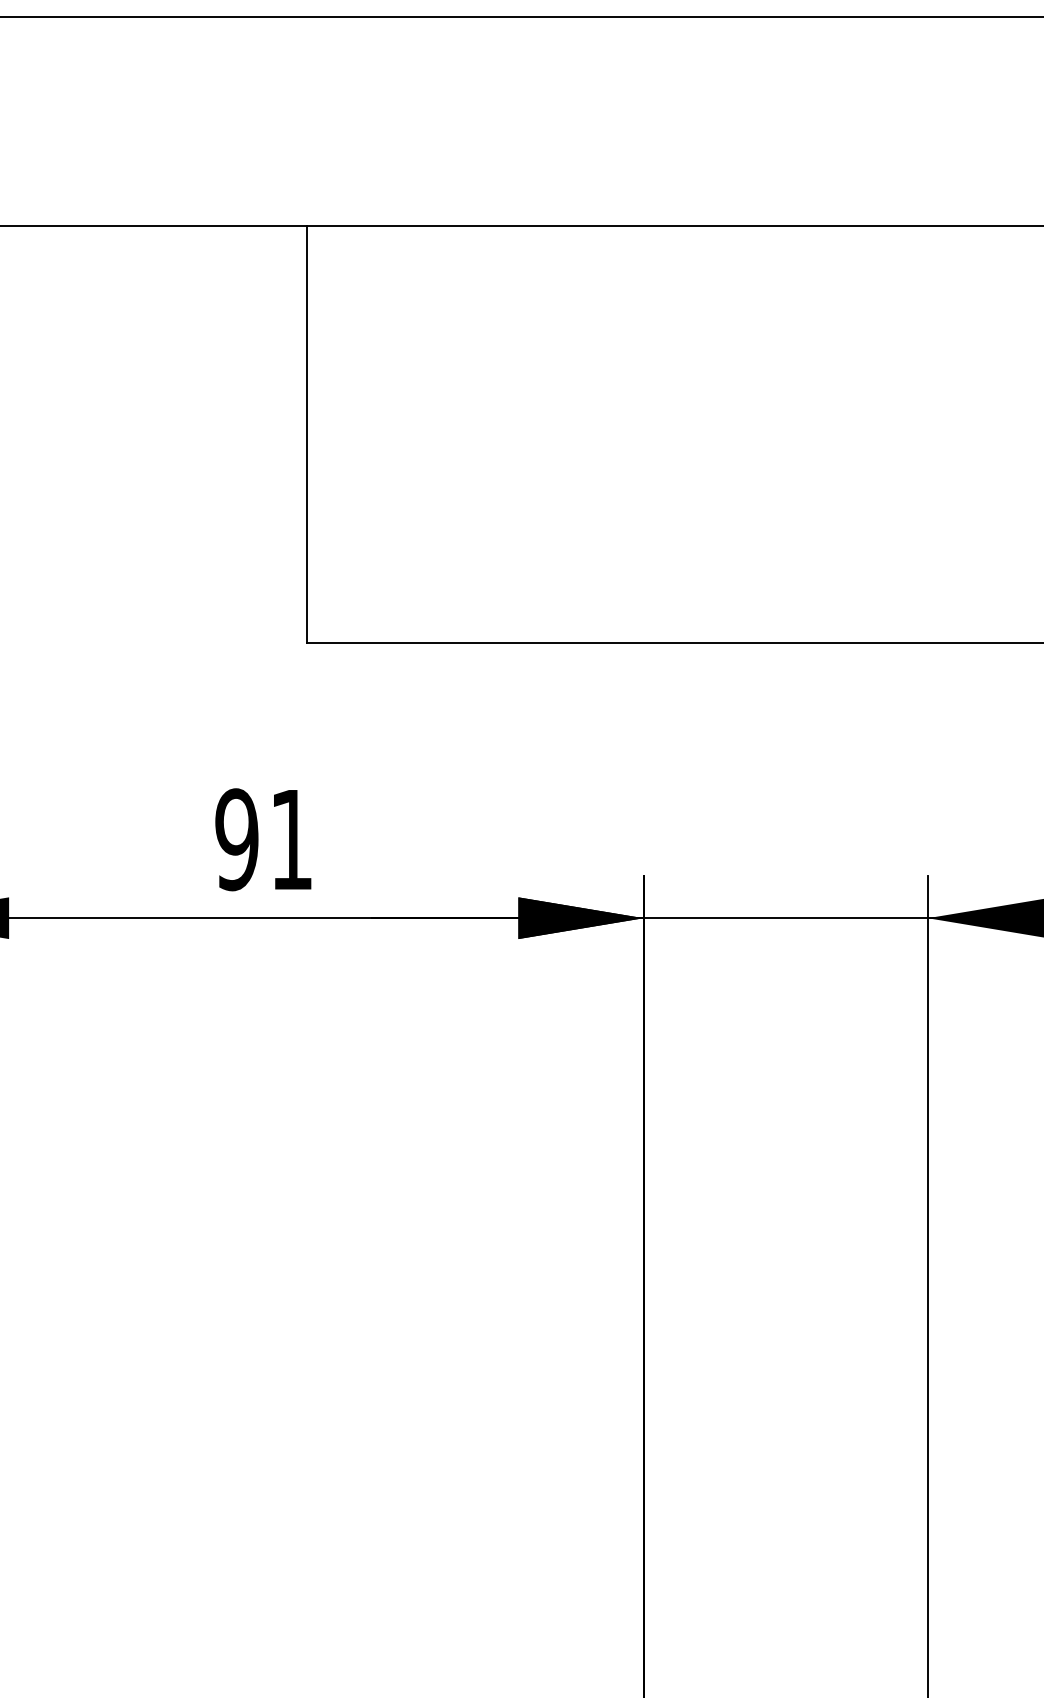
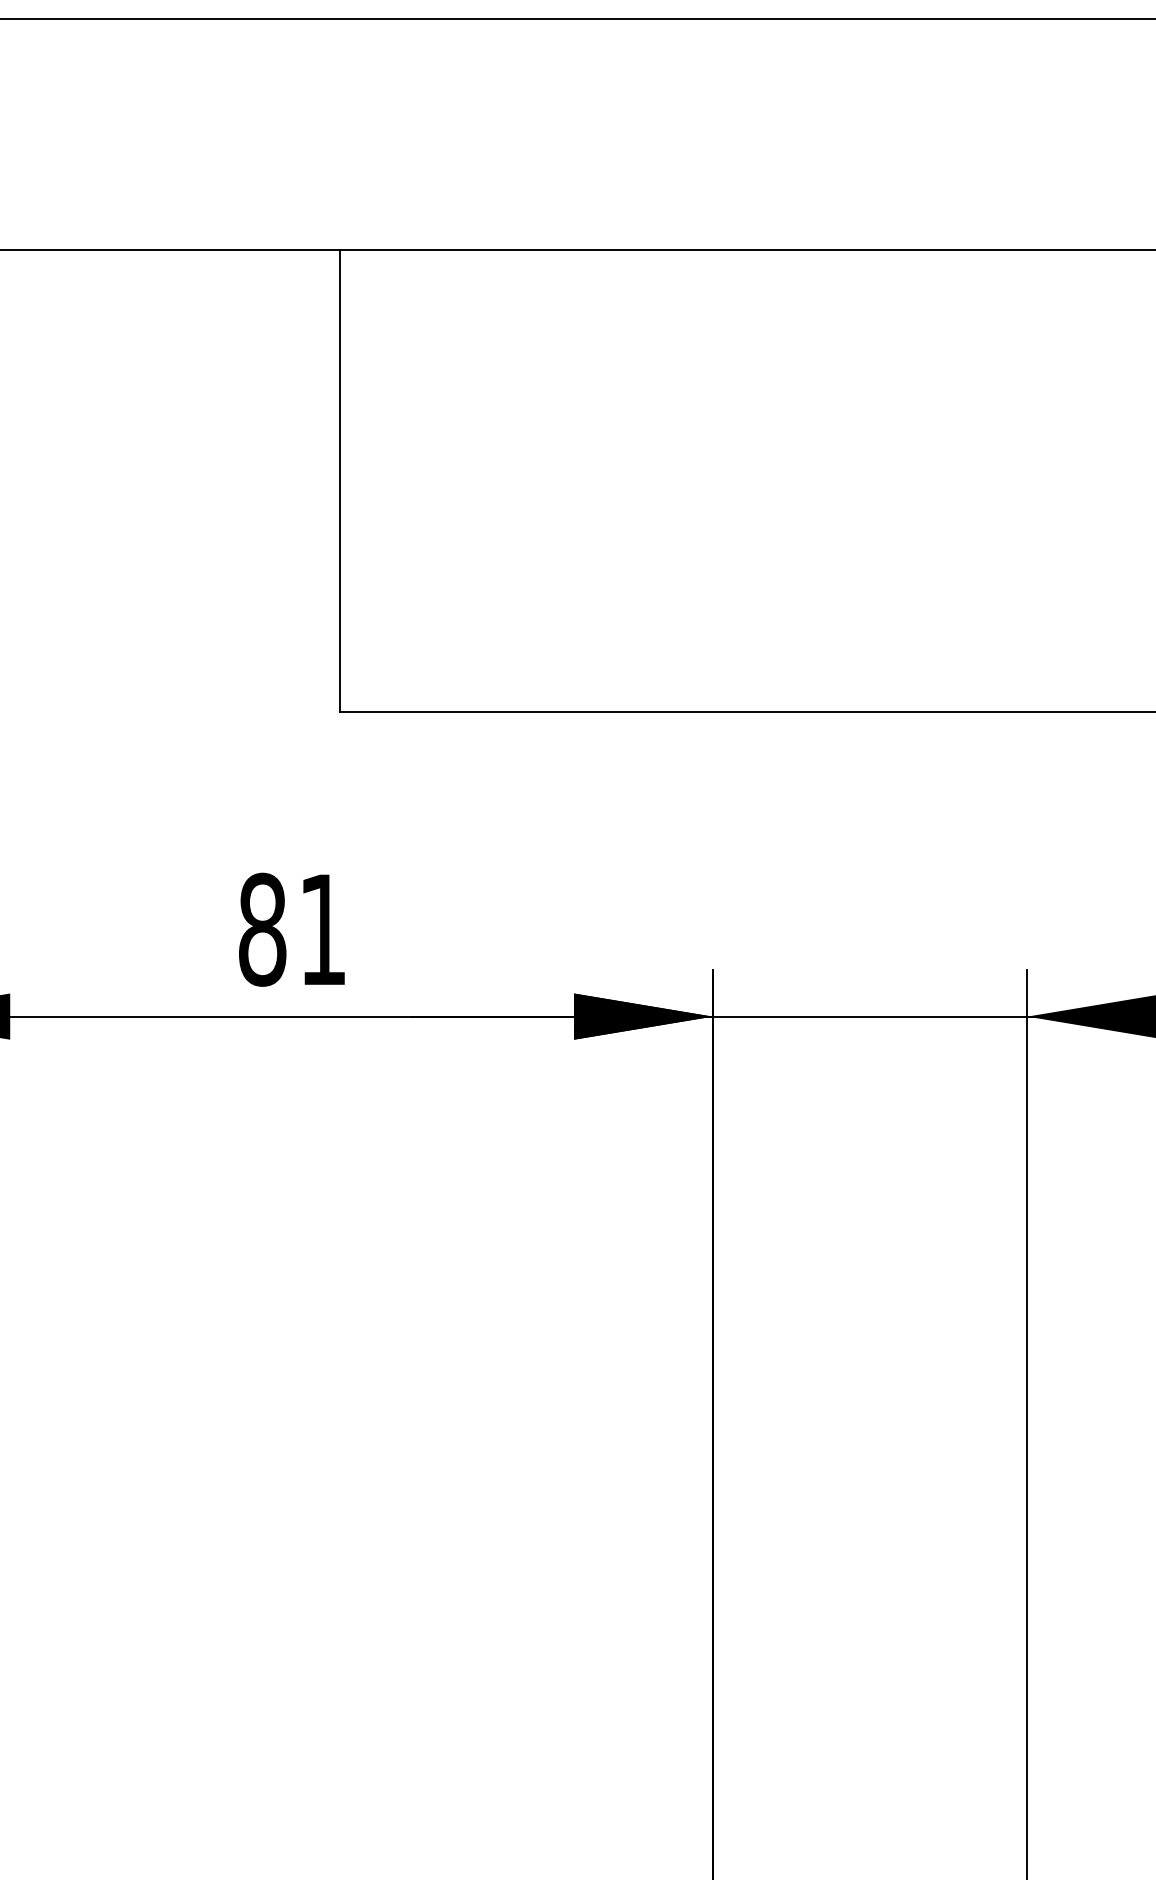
text: (237, 839) -> (262, 929), 91 -> 81

